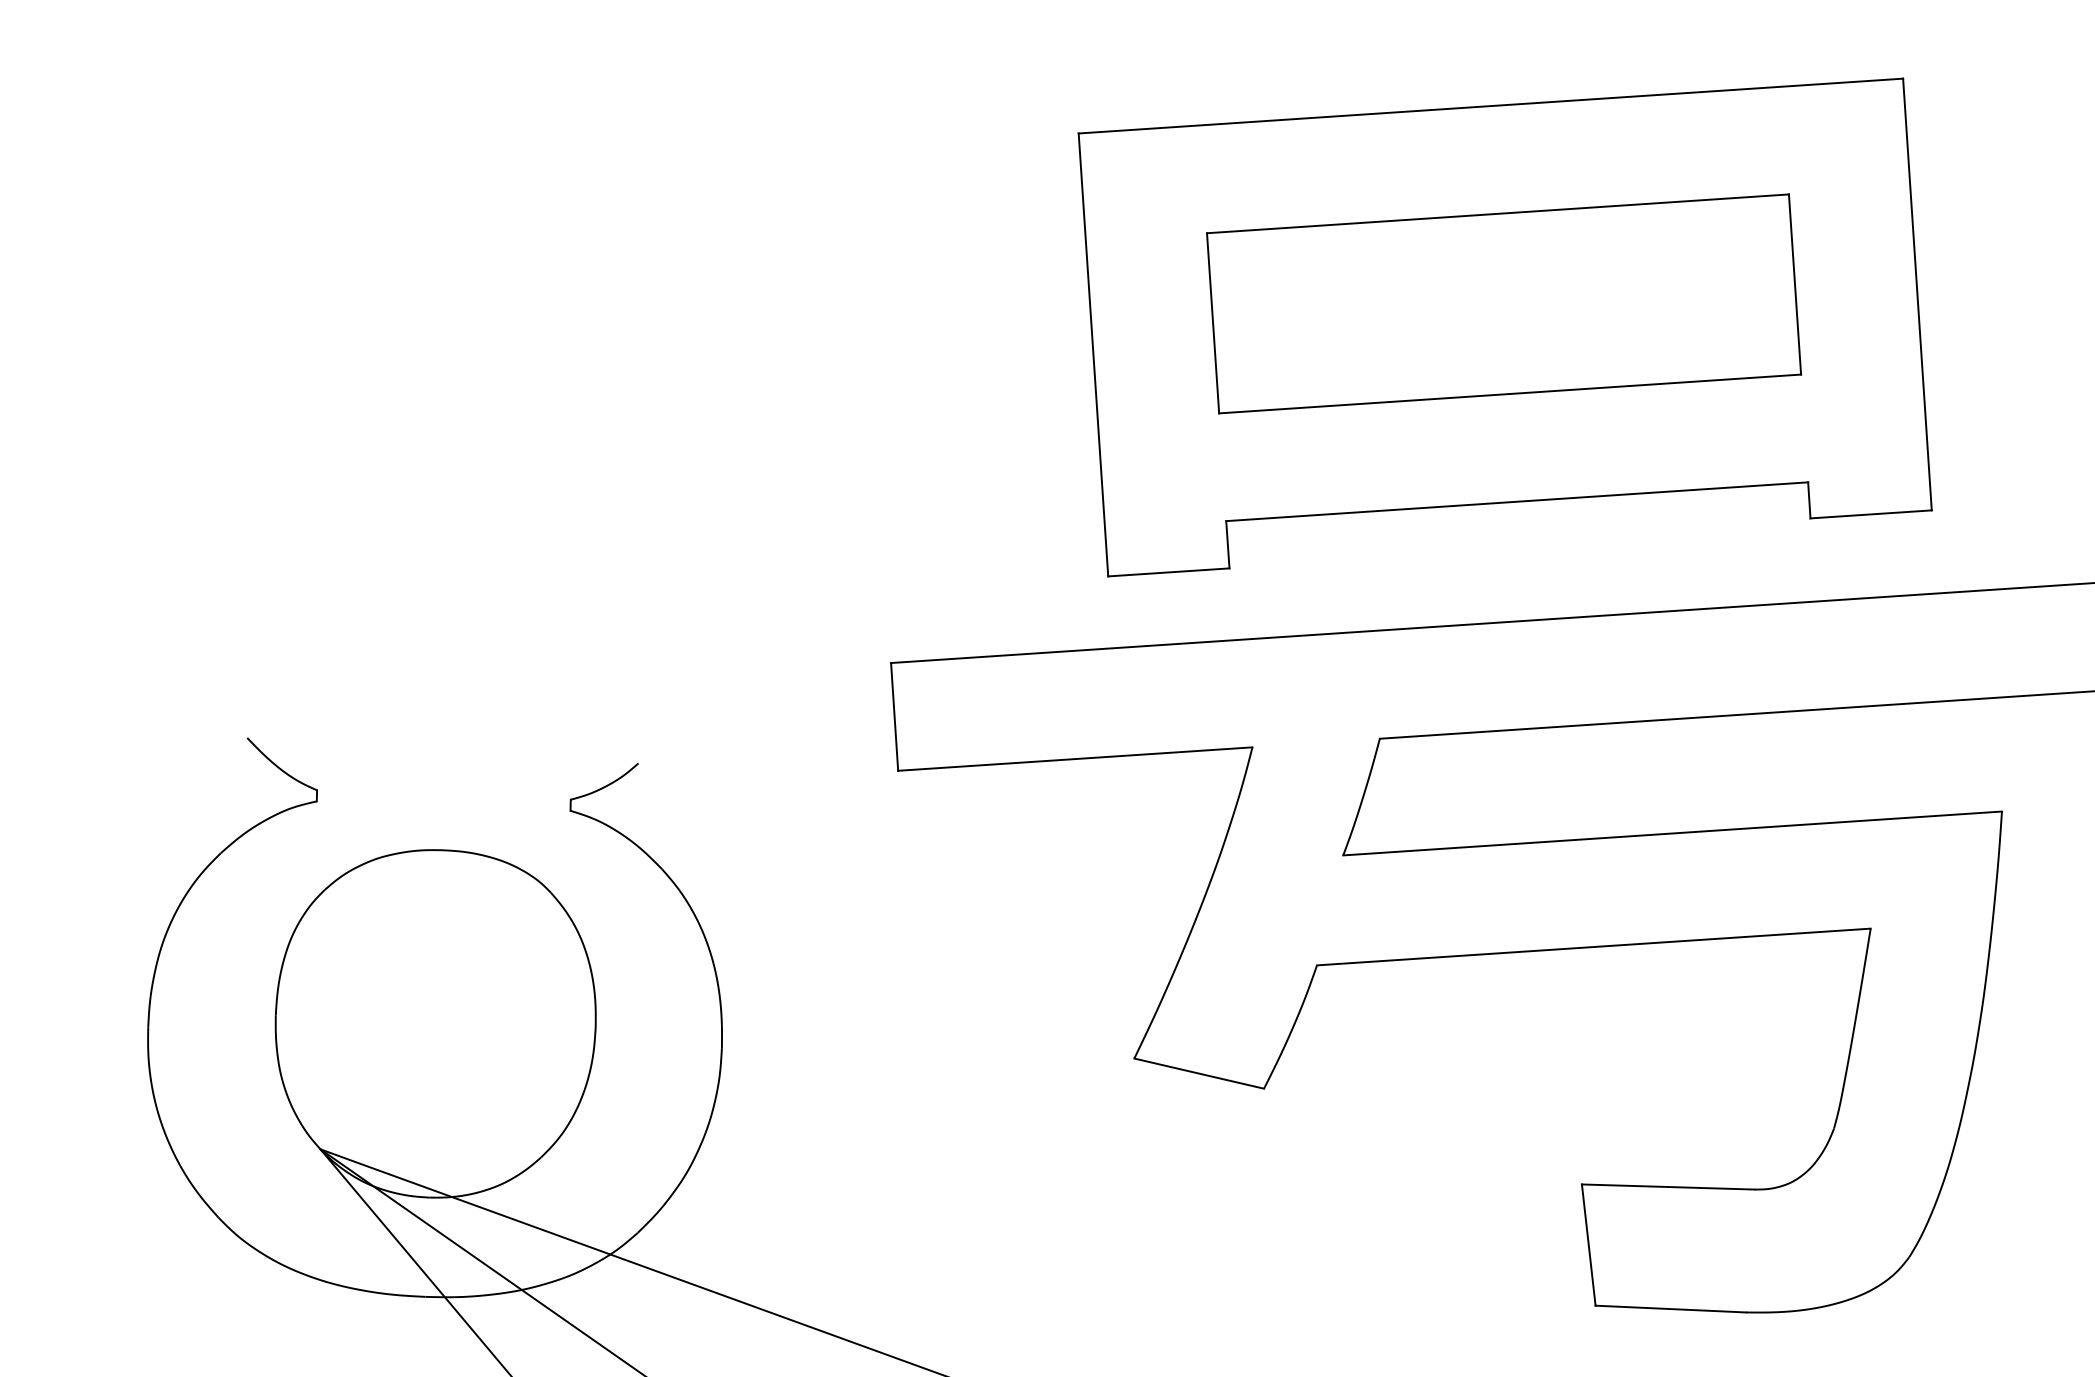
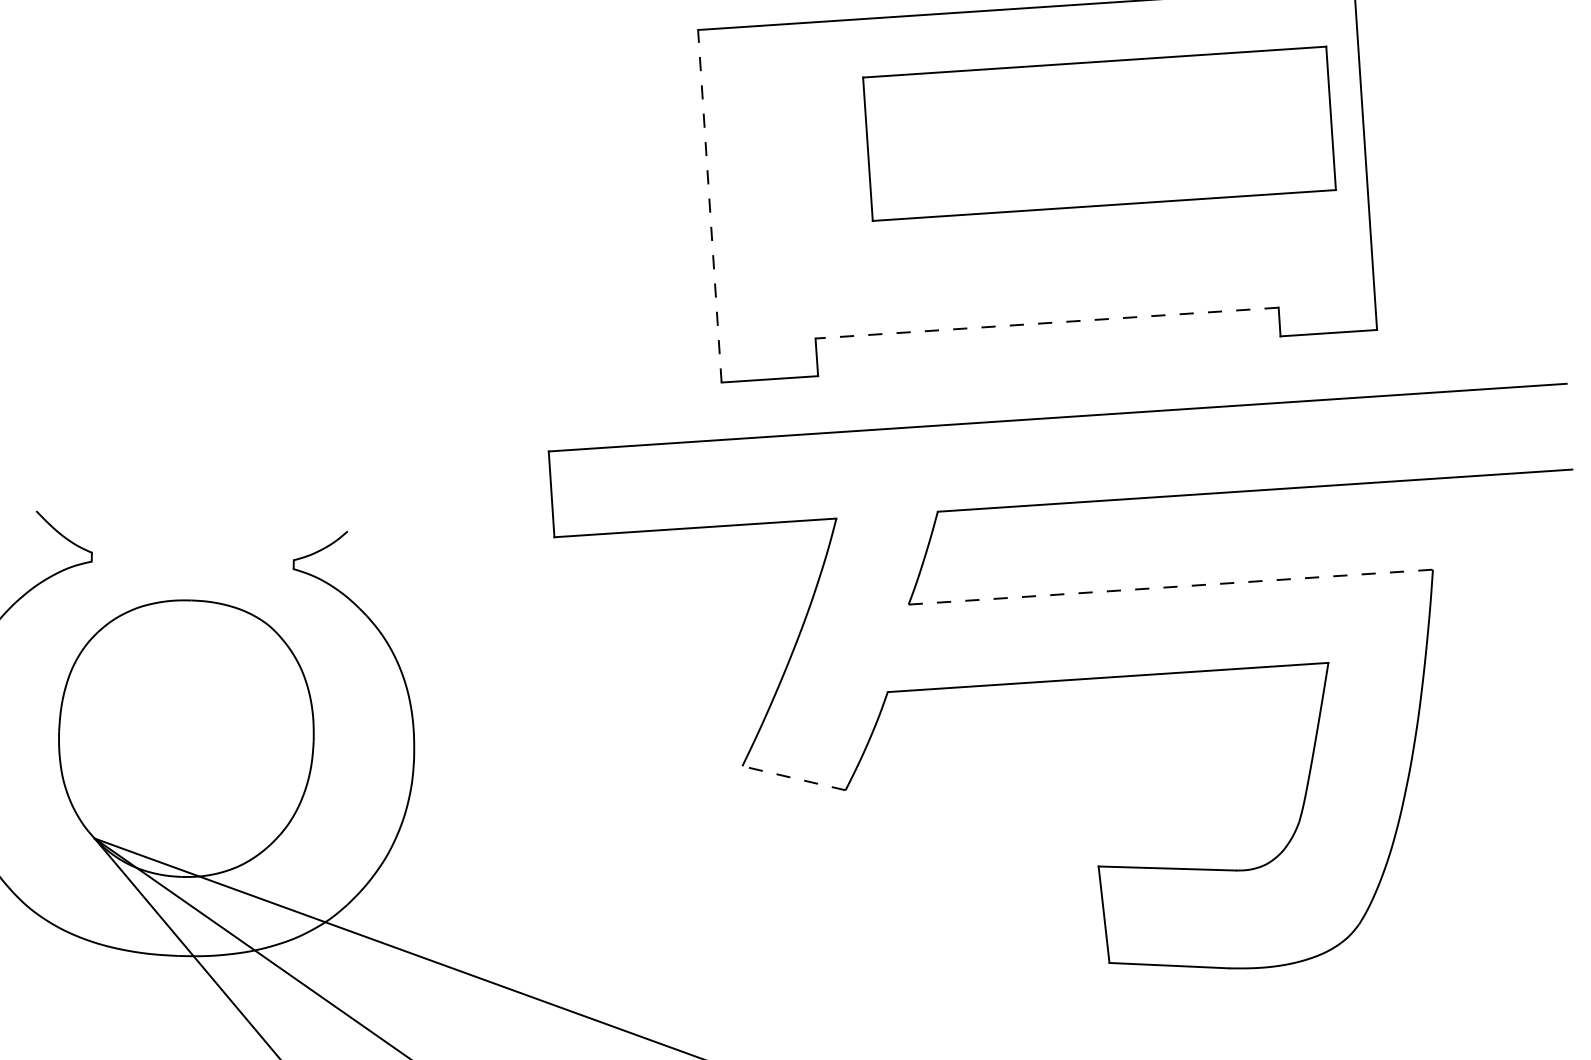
part: (1503, 303) -> (1099, 133), moved
line: (1093, 354) -> (709, 205), solid -> dashed
line: (1517, 501) -> (1047, 322), solid -> dashed
line: (1673, 833) -> (1171, 587), solid -> dashed
line: (1199, 1073) -> (794, 778), solid -> dashed

